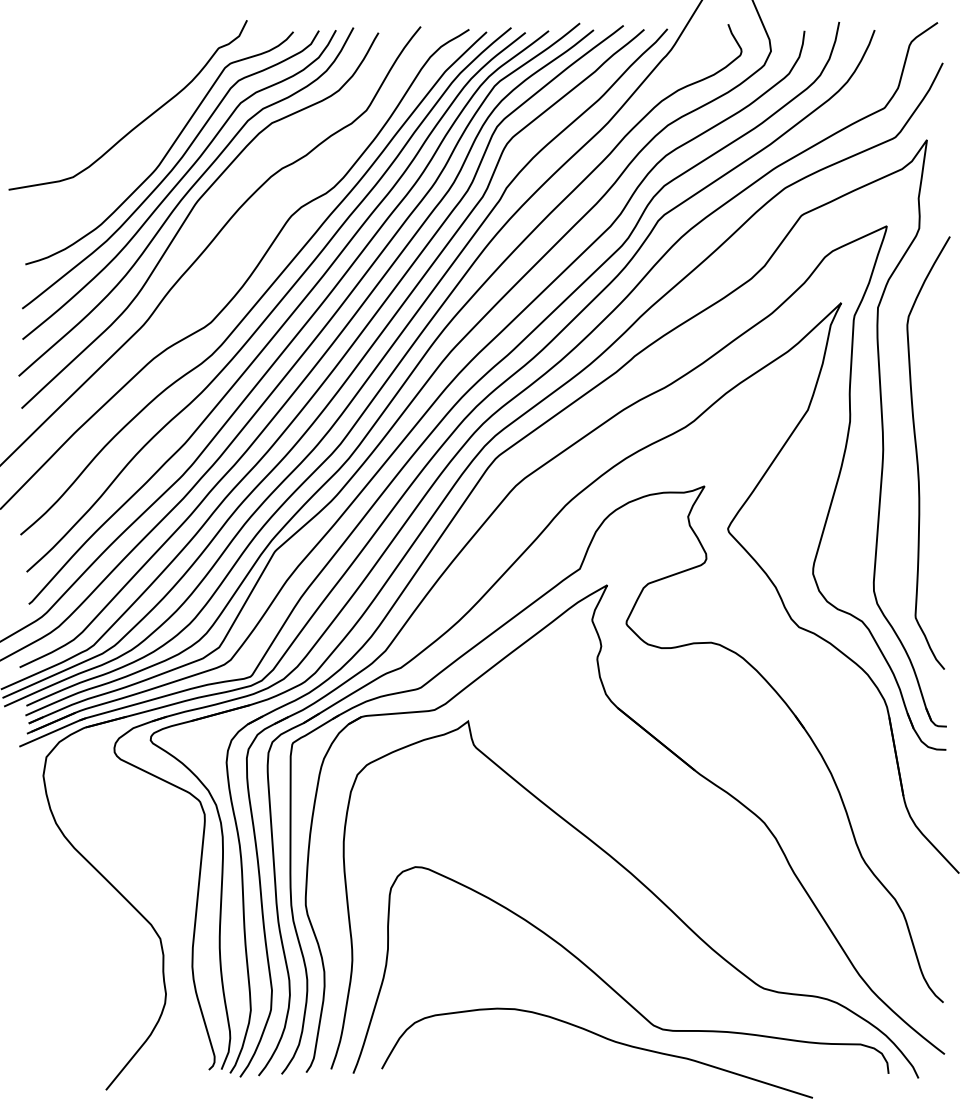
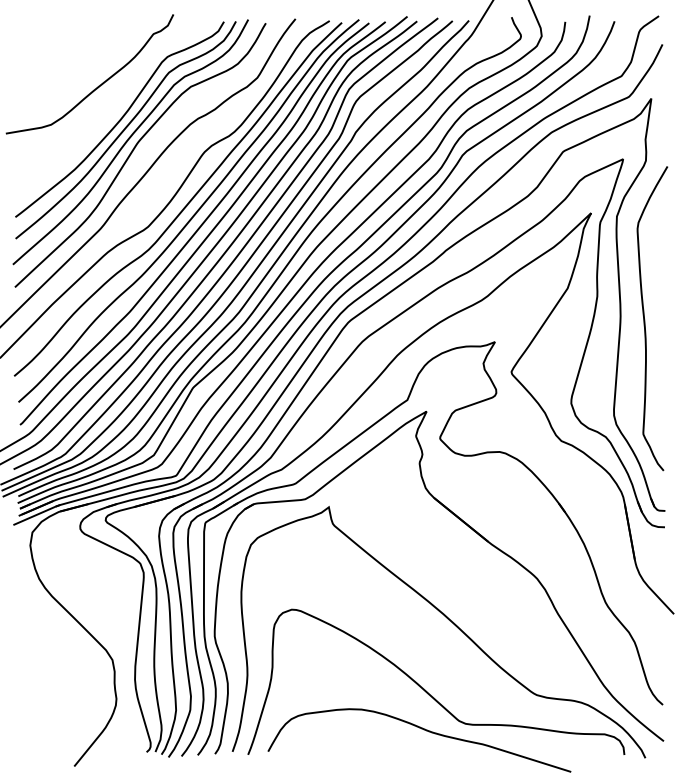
curve: (165, 153) -> (116, 108), removed

